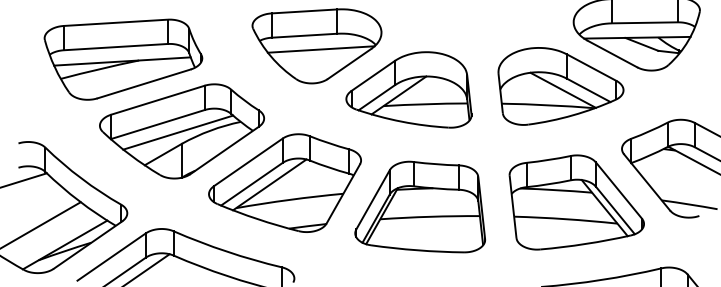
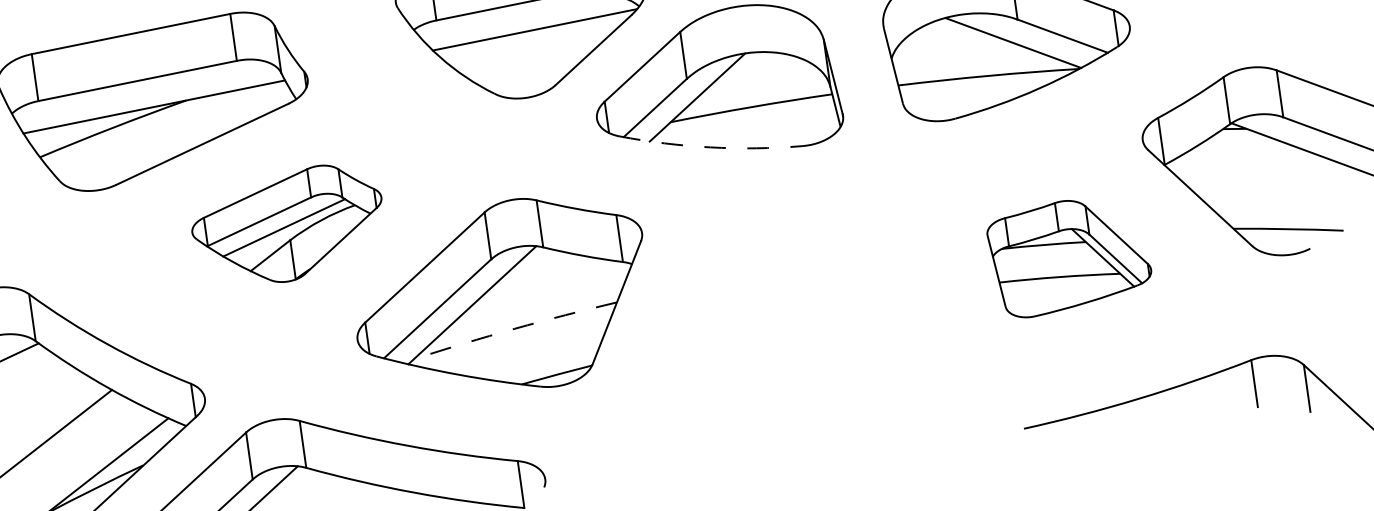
arc: (401, 121) -> (709, 147), solid -> dashed
part: (181, 131) -> (287, 226), size x0.6
arc: (289, 199) -> (514, 328), solid -> dashed
part: (576, 202) -> (1069, 255), size x0.6
part: (419, 206) -> (767, 306), removed

